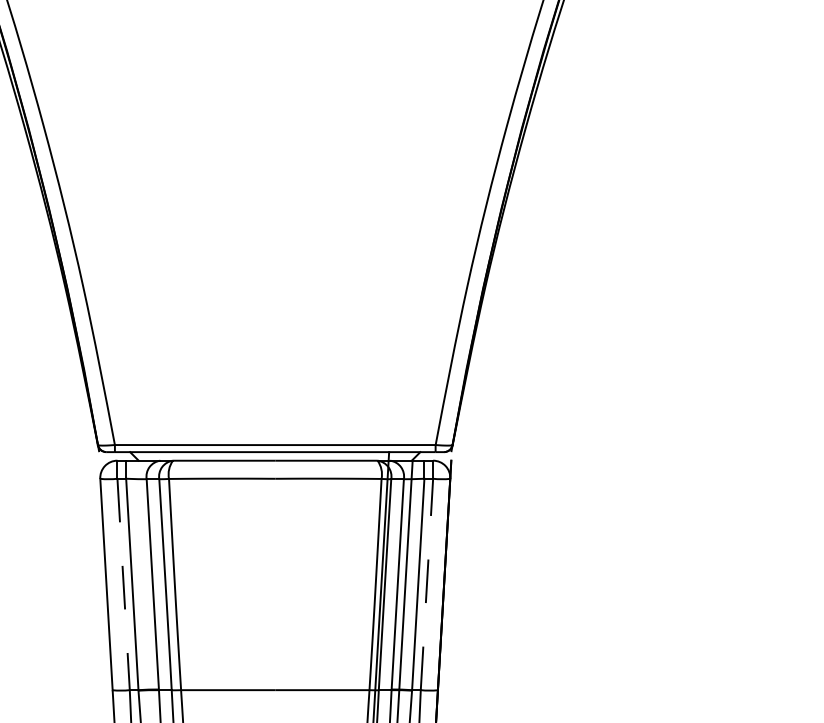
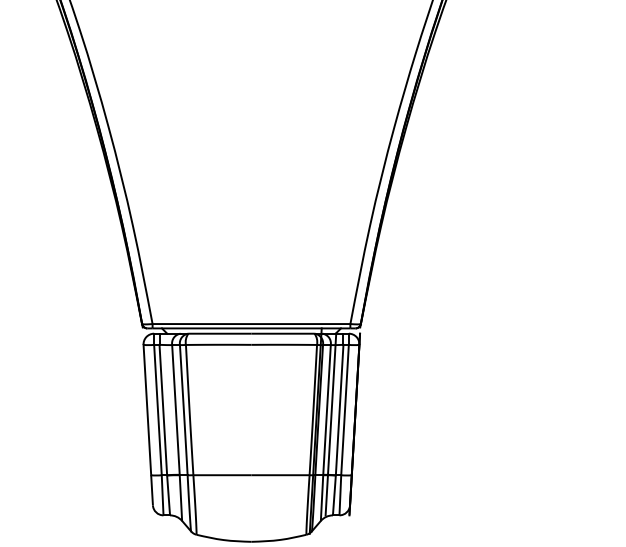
line: (427, 583) -> (345, 409), dashed -> solid
line: (122, 585) -> (157, 410), dashed -> solid

